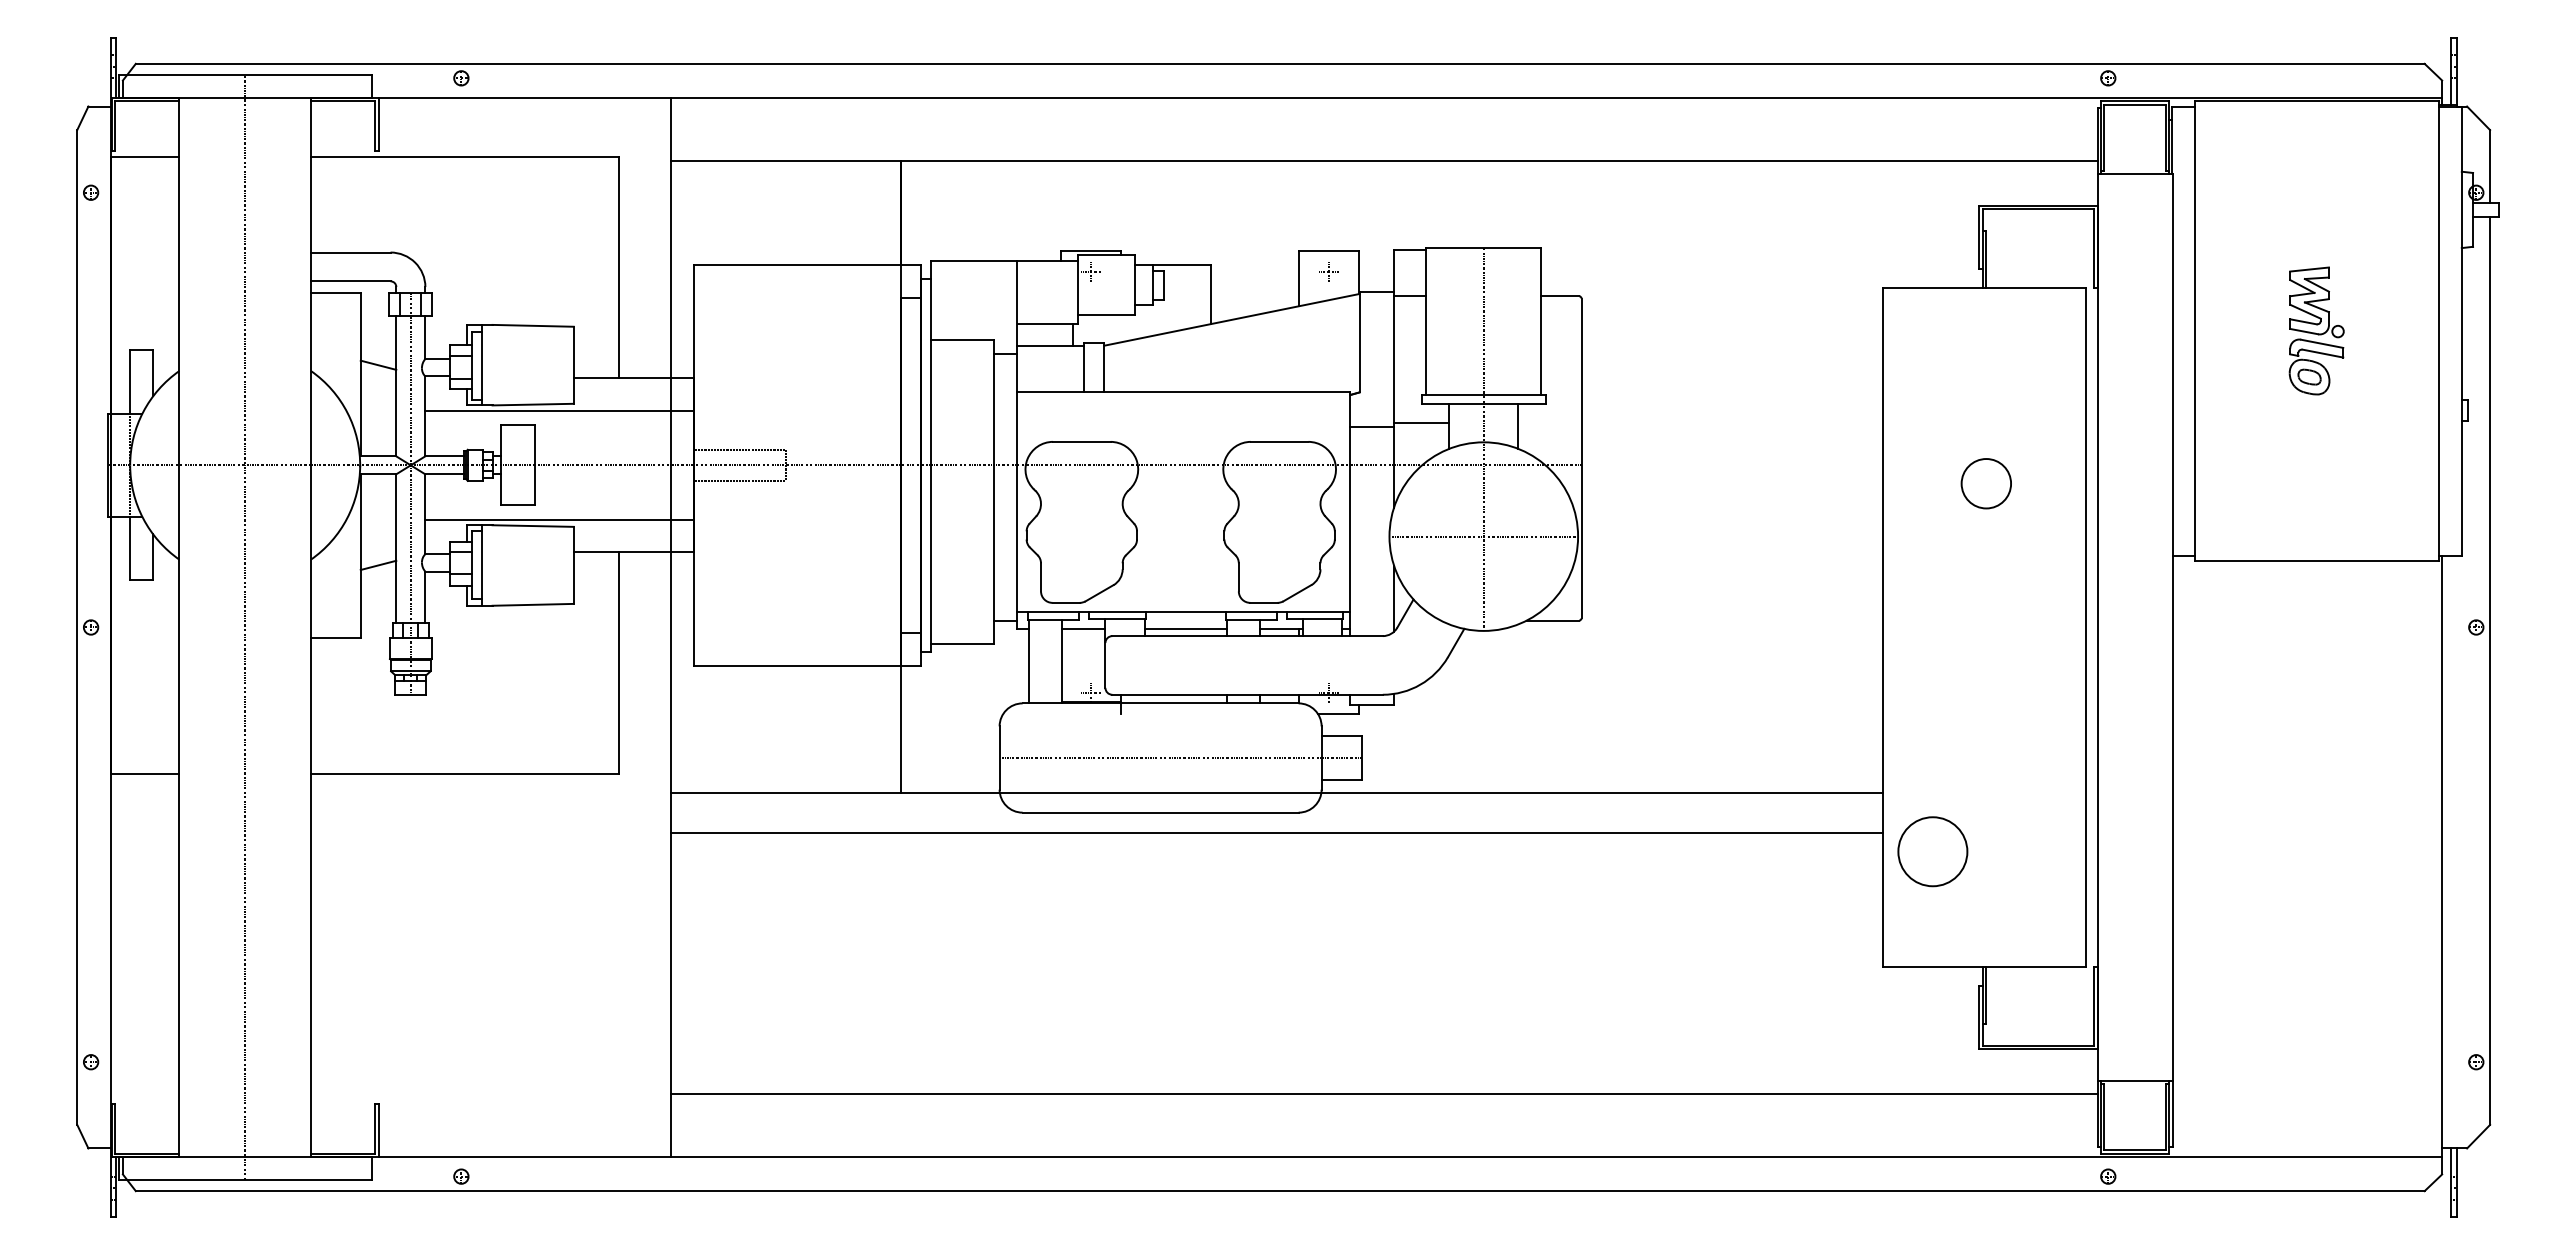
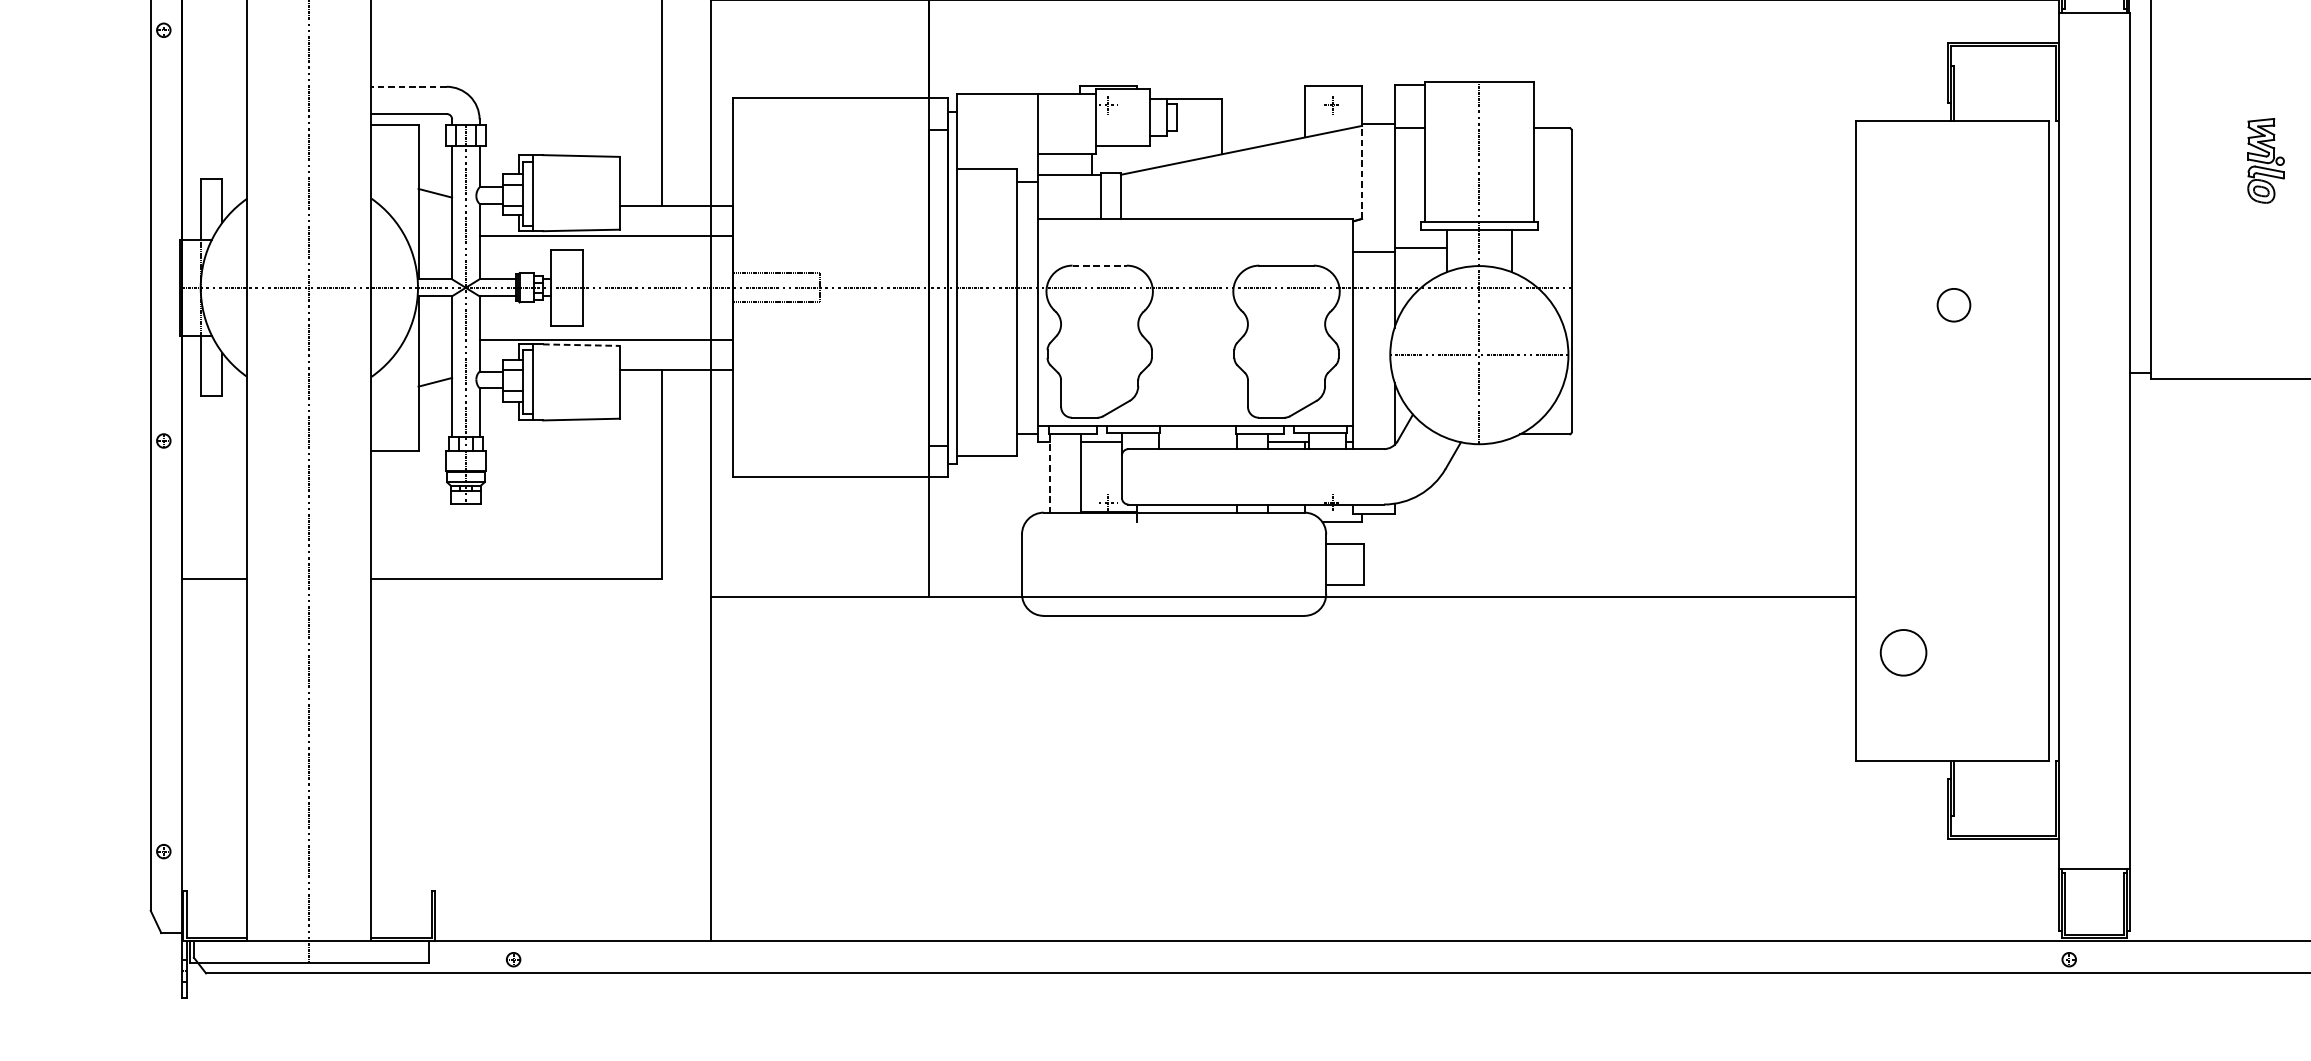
line: (350, 252) -> (408, 86), solid -> dashed
part: (2316, 330) -> (2265, 160), size x0.7
line: (1359, 341) -> (1361, 170), solid -> dashed
line: (1081, 441) -> (1099, 265), solid -> dashed
circle: (1985, 483) -> (1953, 304), size x0.7
line: (533, 526) -> (581, 345), solid -> dashed
line: (1185, 628) -> (1197, 441), removed
line: (1028, 661) -> (1049, 473), solid -> dashed
line: (1180, 758) -> (1192, 564), removed
line: (1276, 832) -> (1283, 634), removed
circle: (1932, 851) -> (1903, 652), size x0.7
line: (1383, 1093) -> (1384, 881), removed

